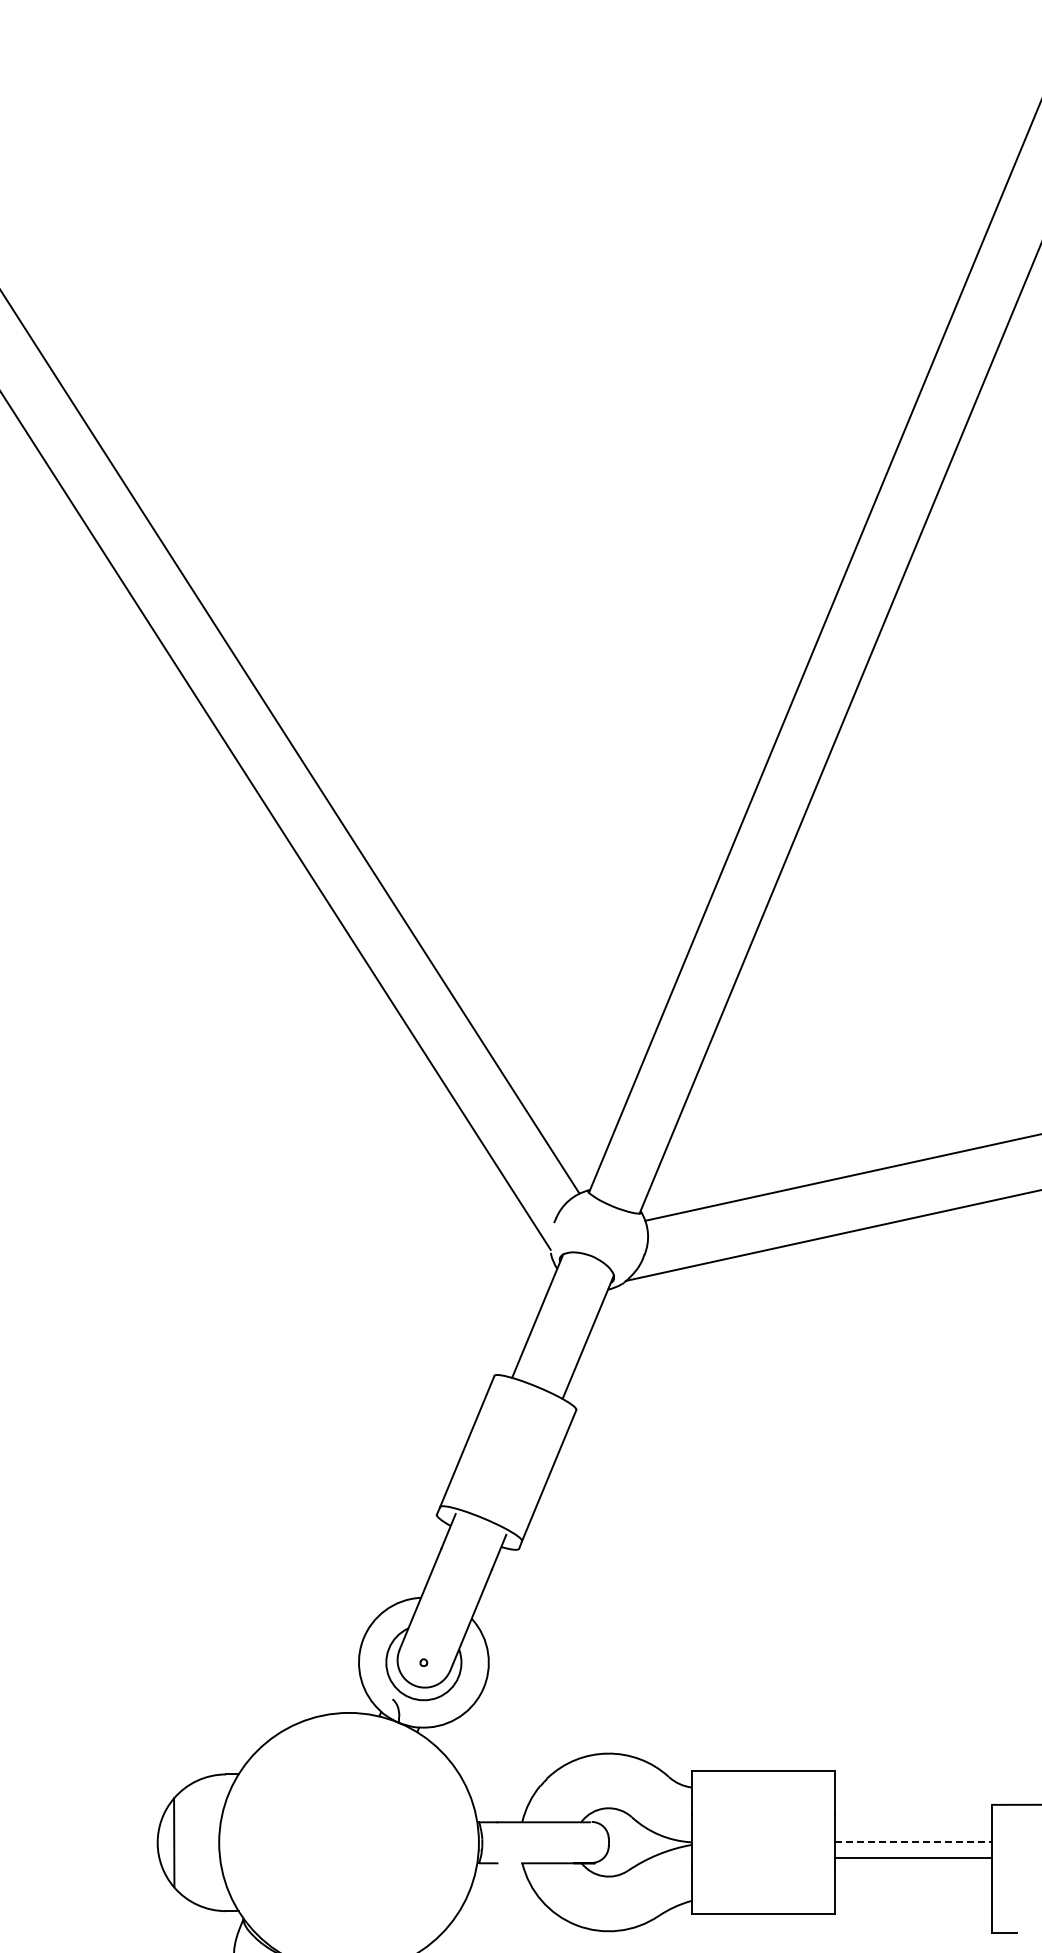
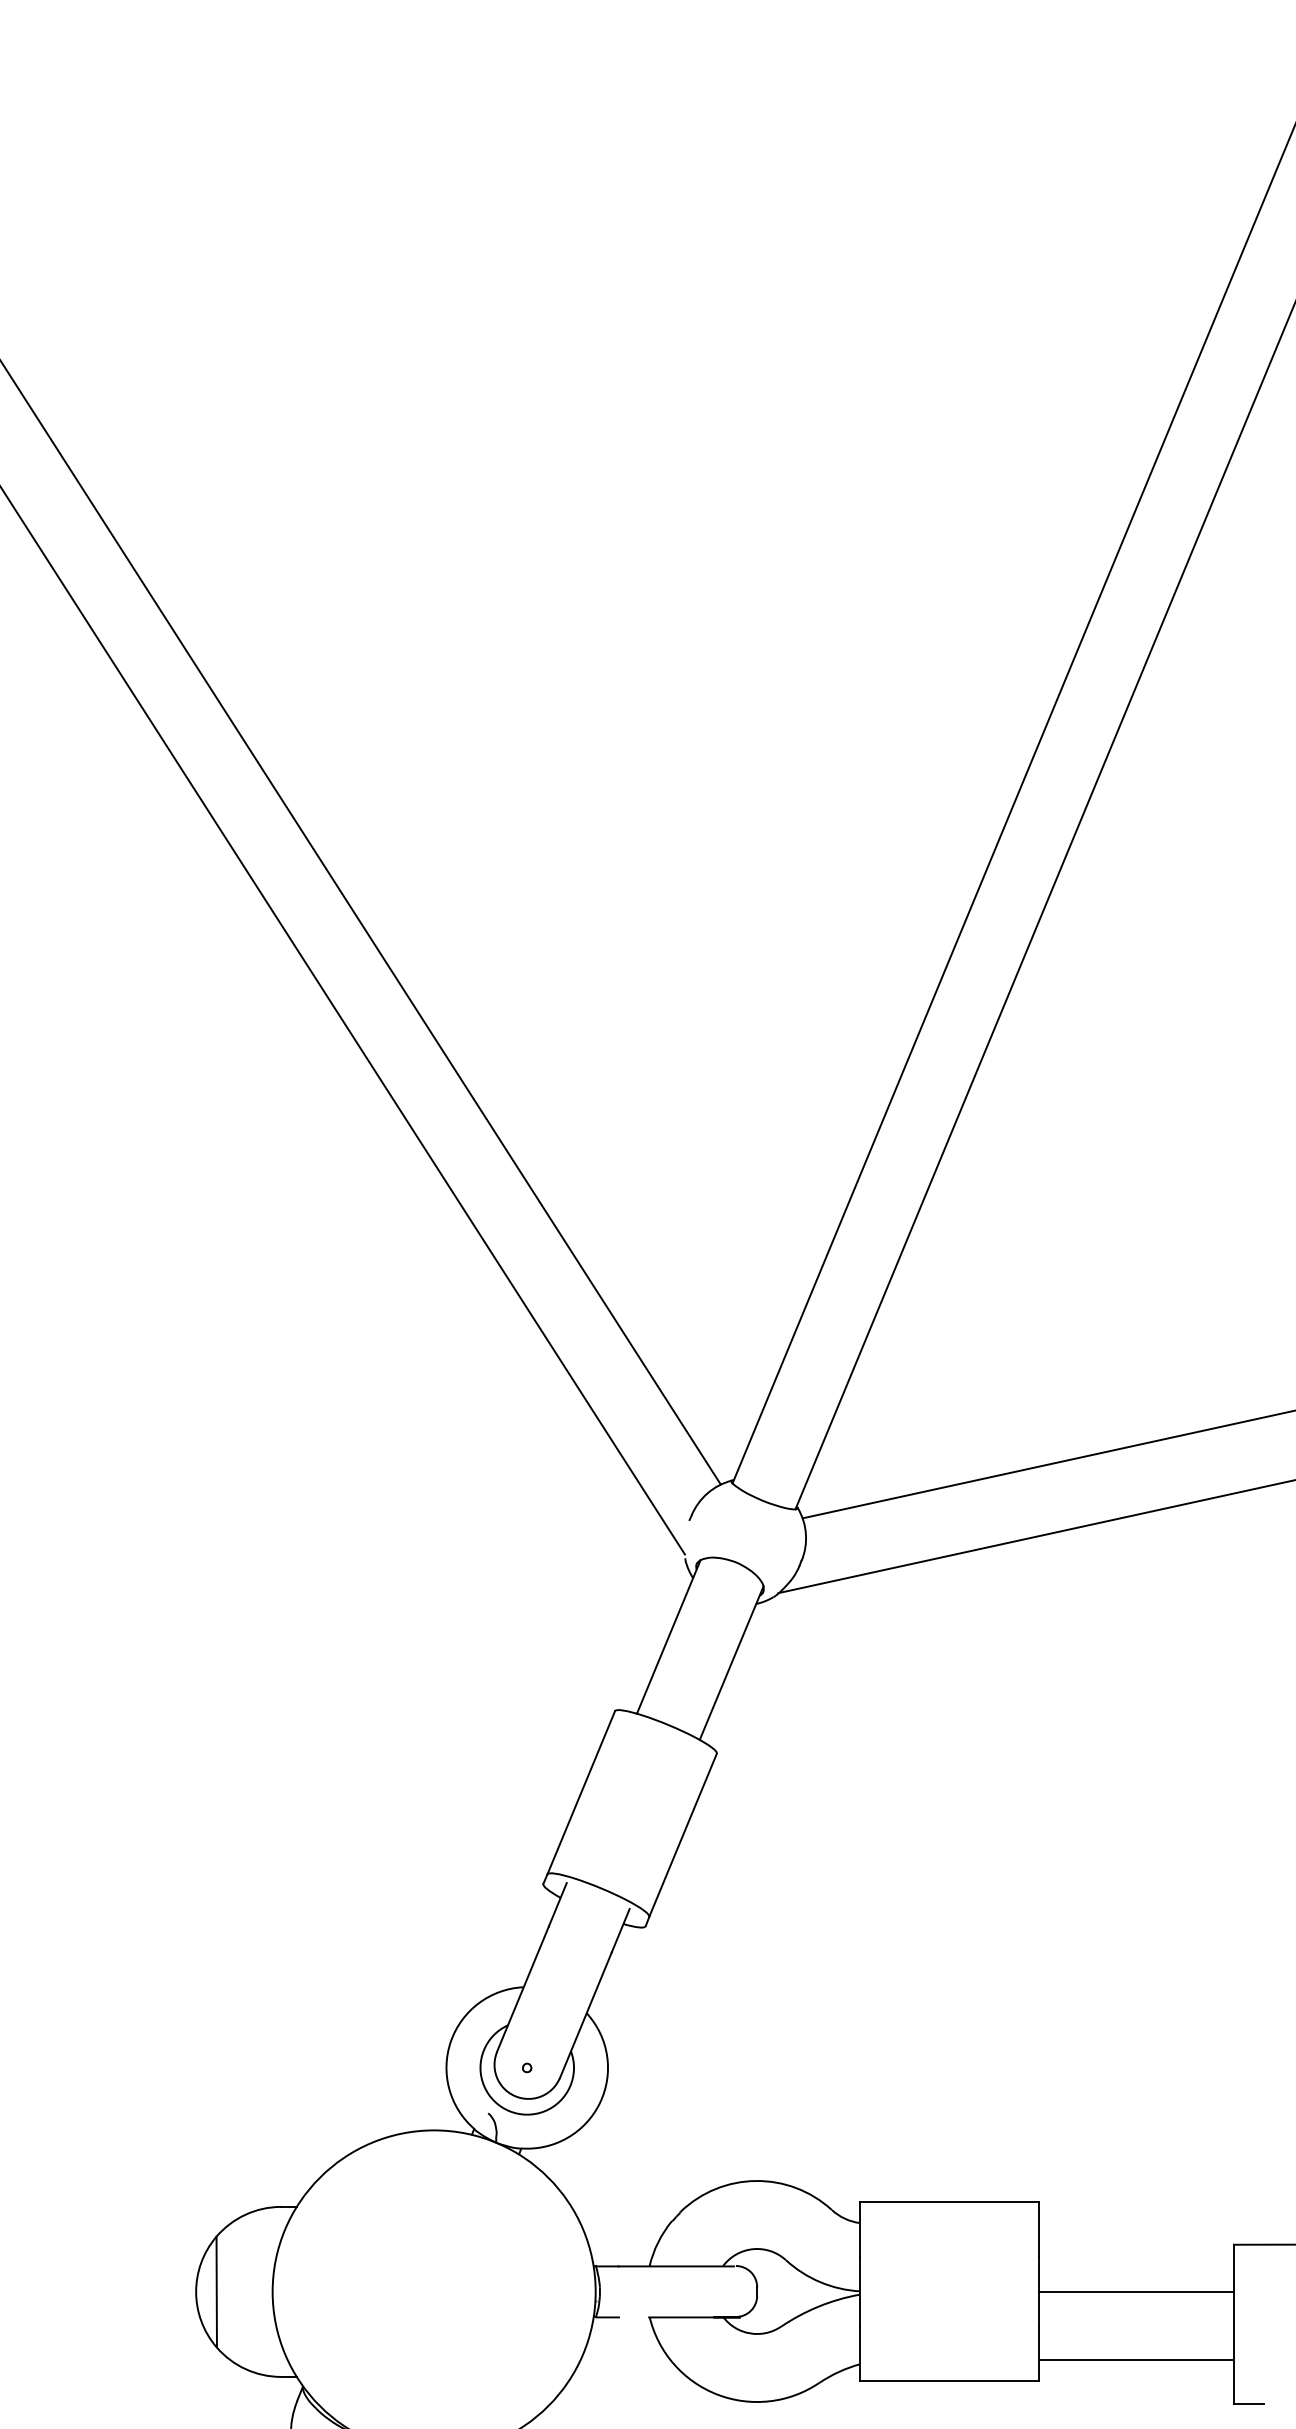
line: (913, 1842) -> (1136, 2291), dashed -> solid
line: (913, 1858) -> (1136, 2359), moved

